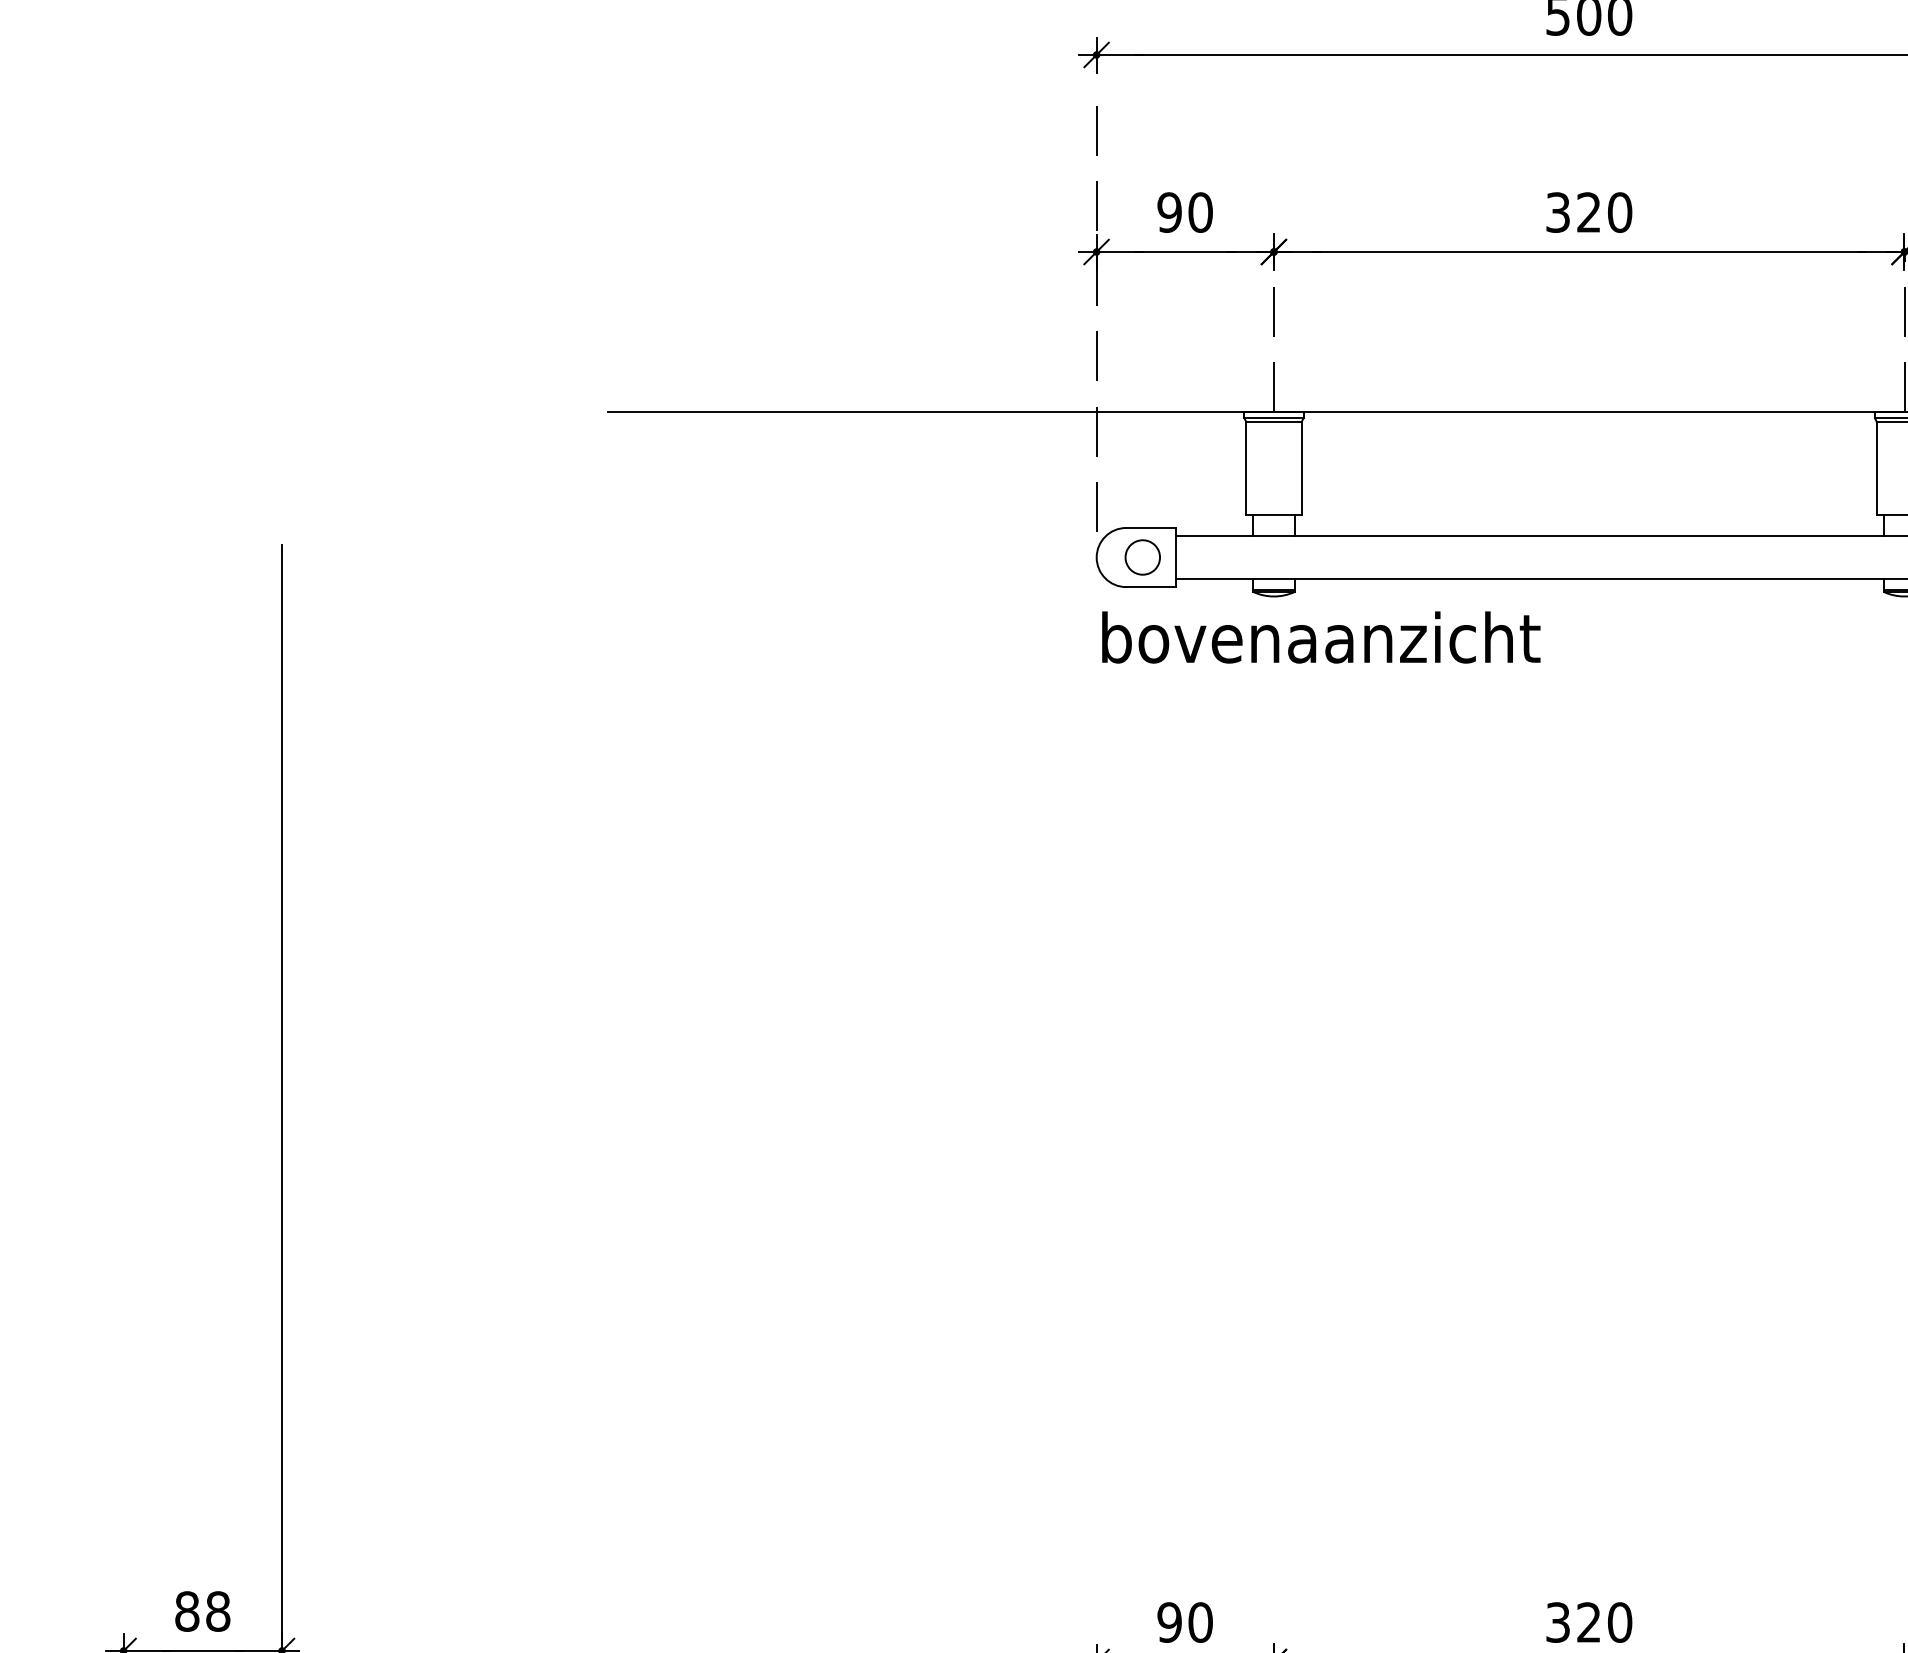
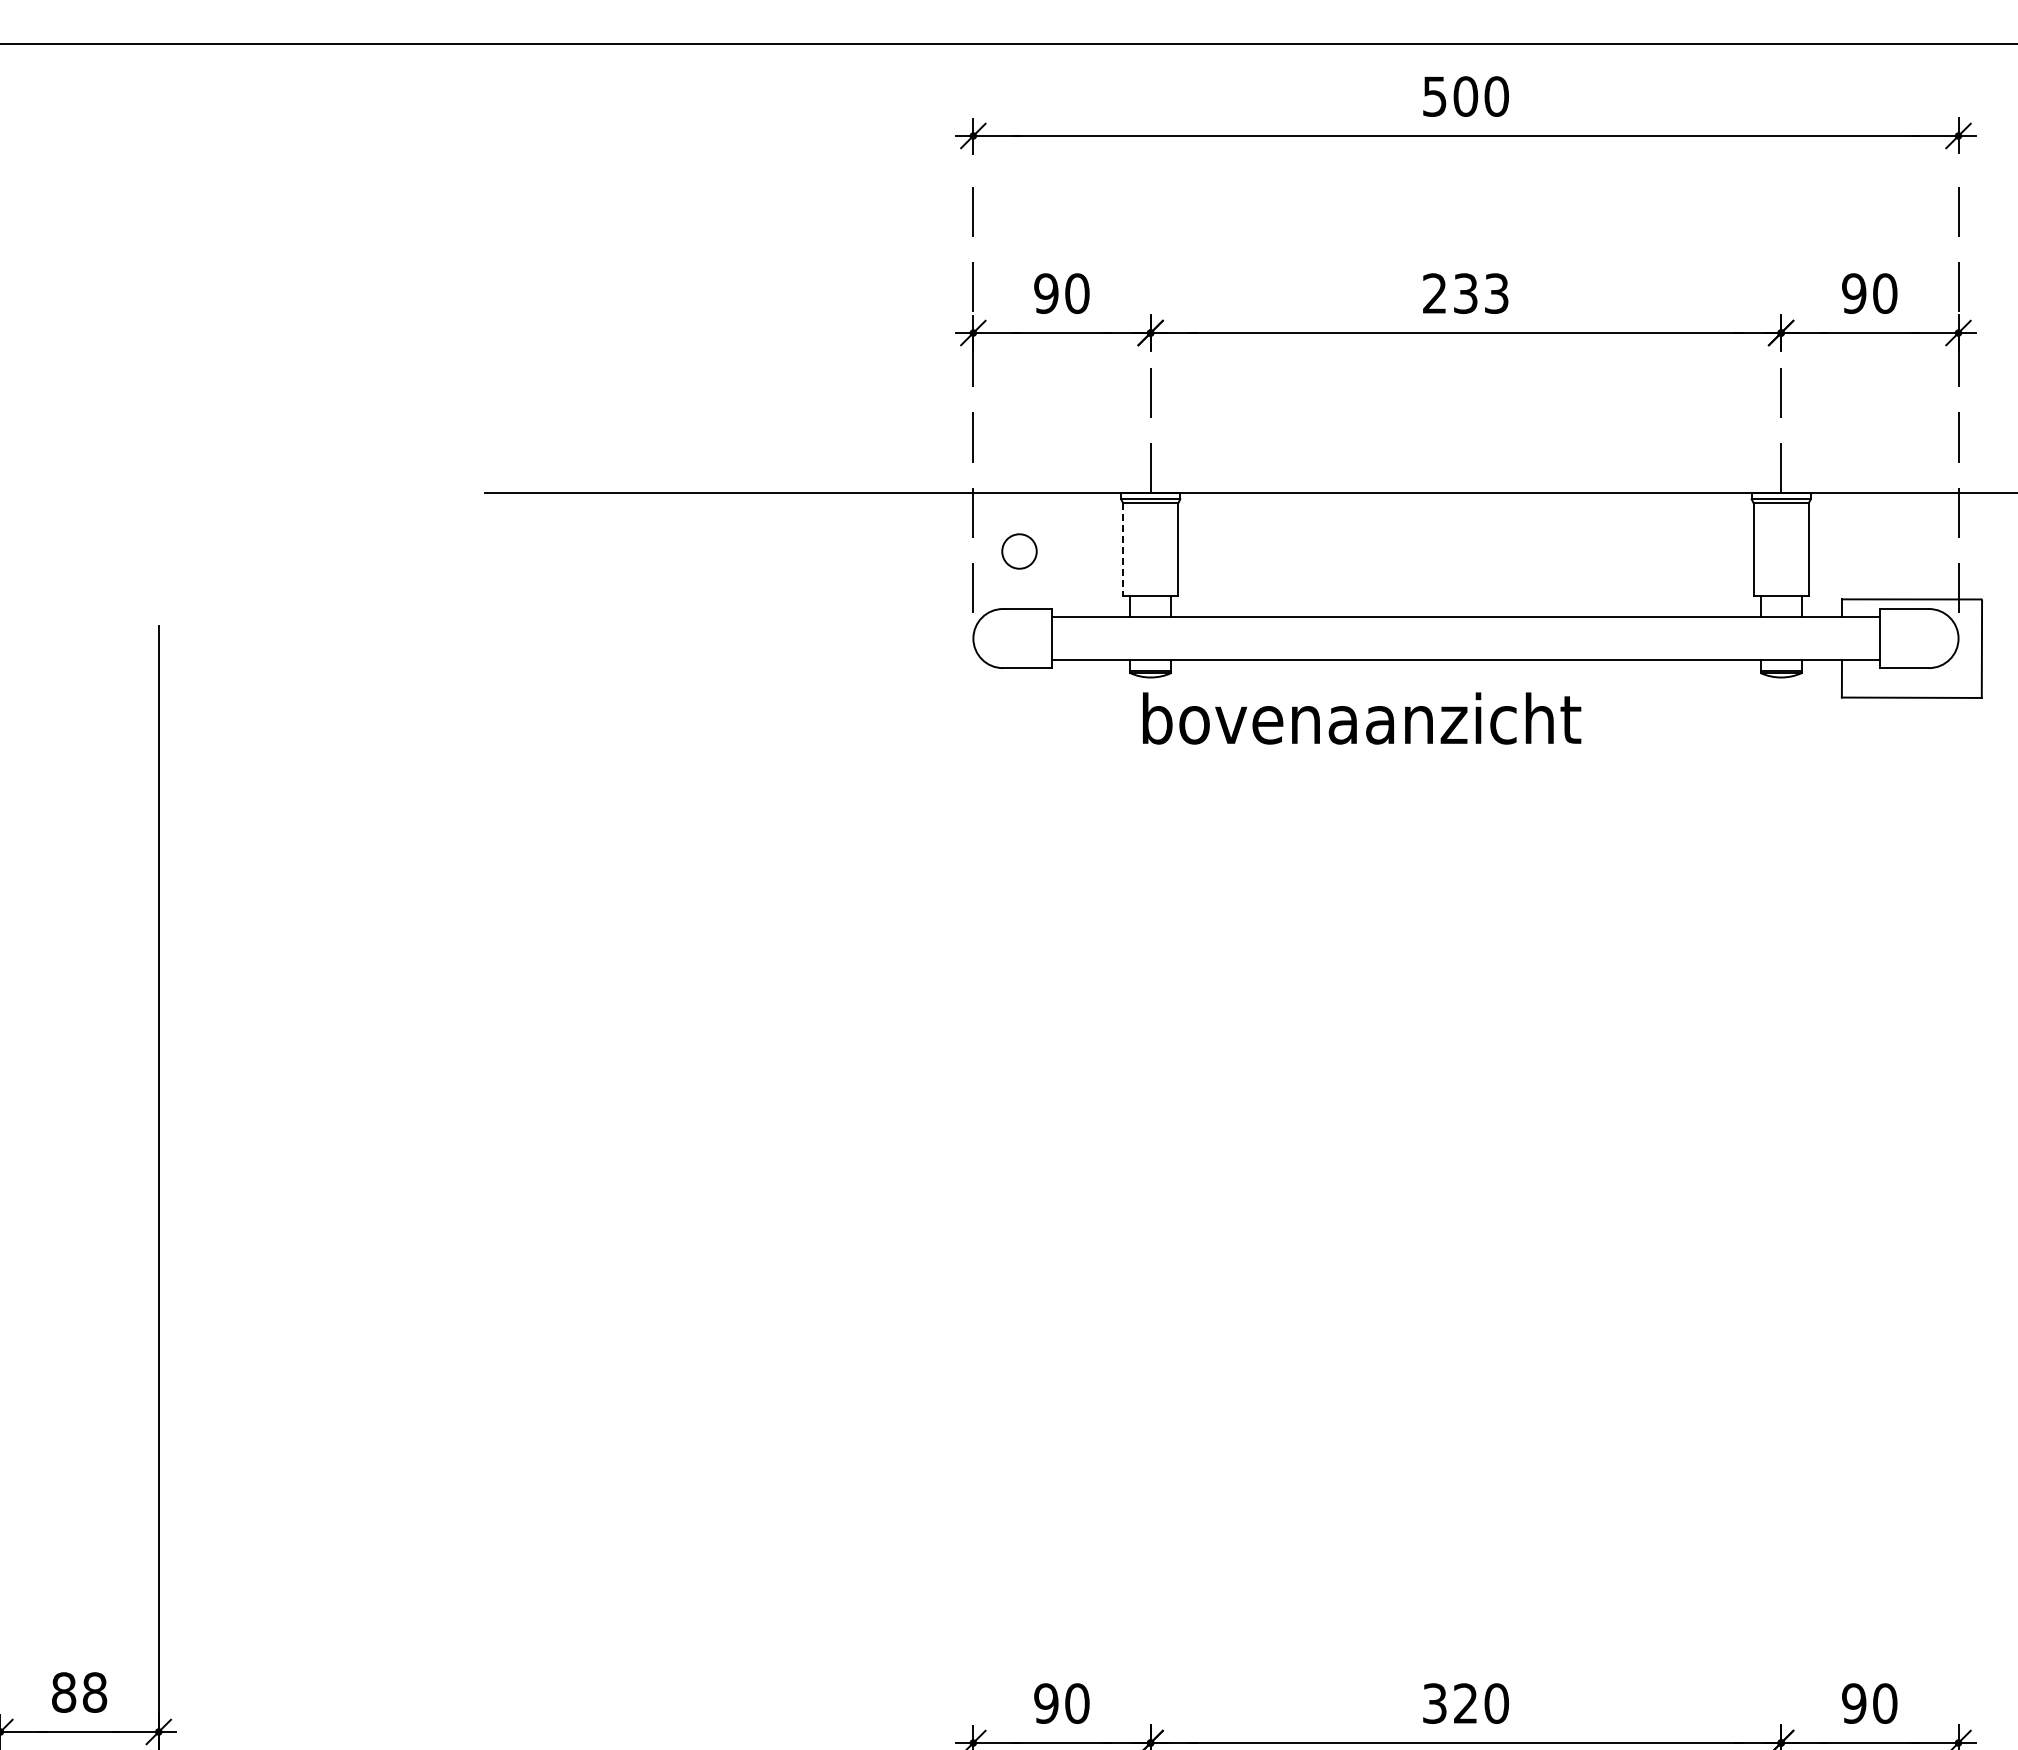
text: (1588, 212) -> (1465, 293), 320 -> 233
line: (1246, 469) -> (1123, 550), solid -> dashed
part: (1142, 557) -> (1019, 551), moved
text: (1321, 637) -> (1362, 718), moved

